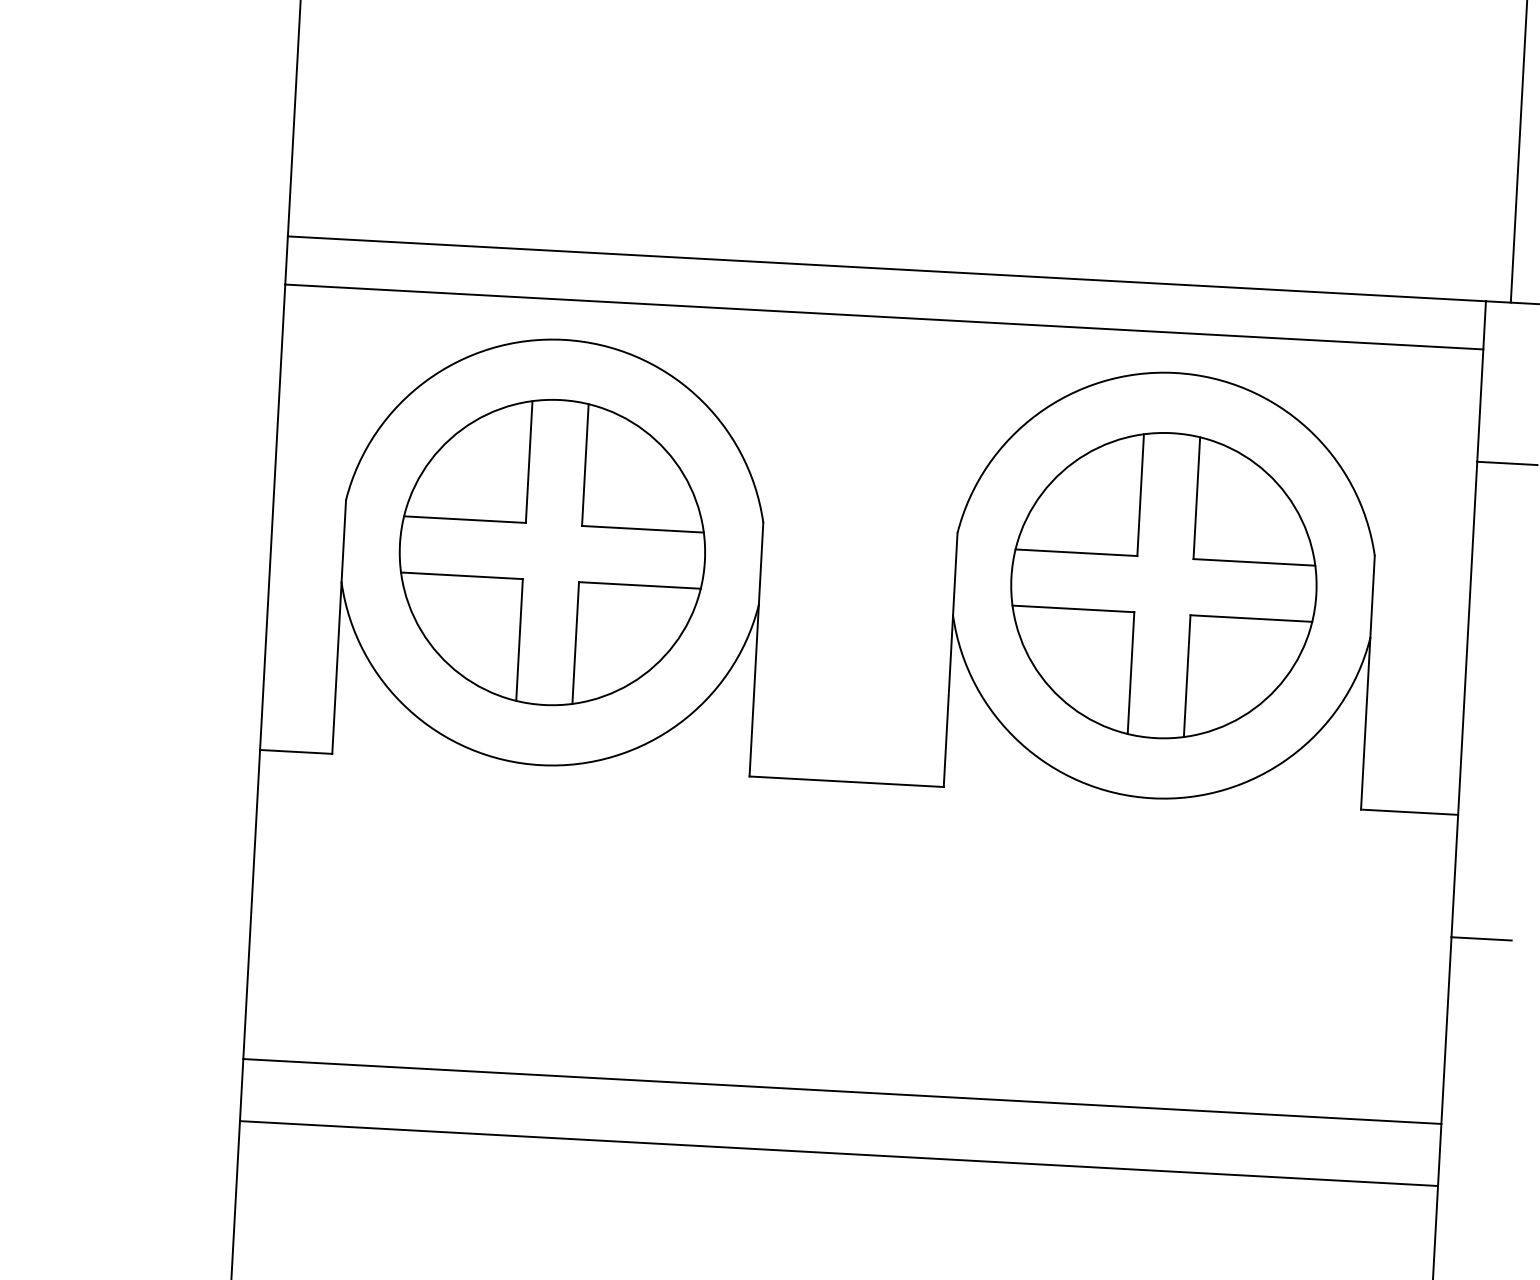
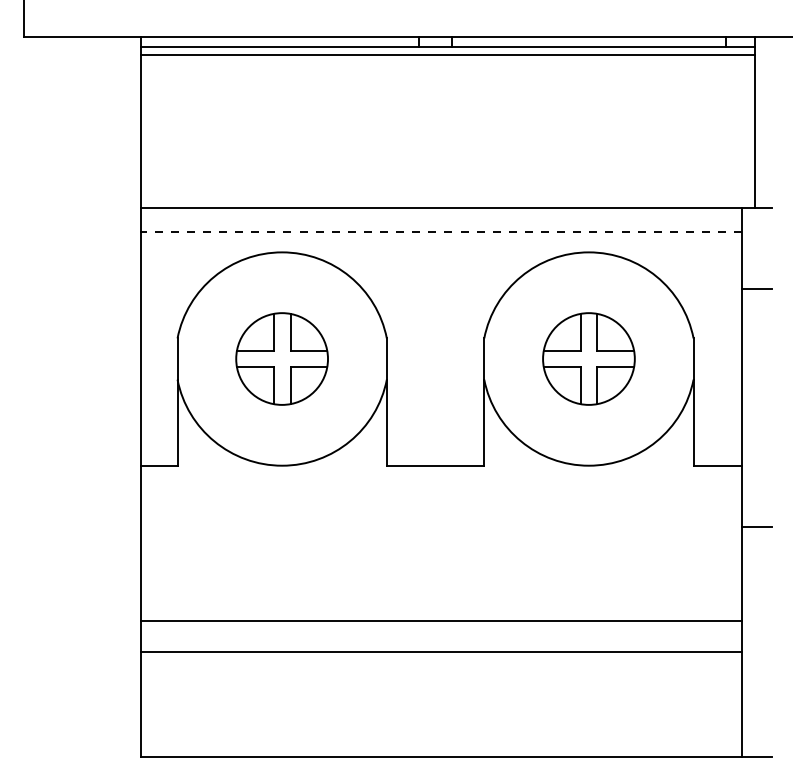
line: (883, 317) -> (441, 232), solid -> dashed
part: (551, 551) -> (281, 358), size x0.6
part: (1163, 584) -> (588, 358), size x0.6

